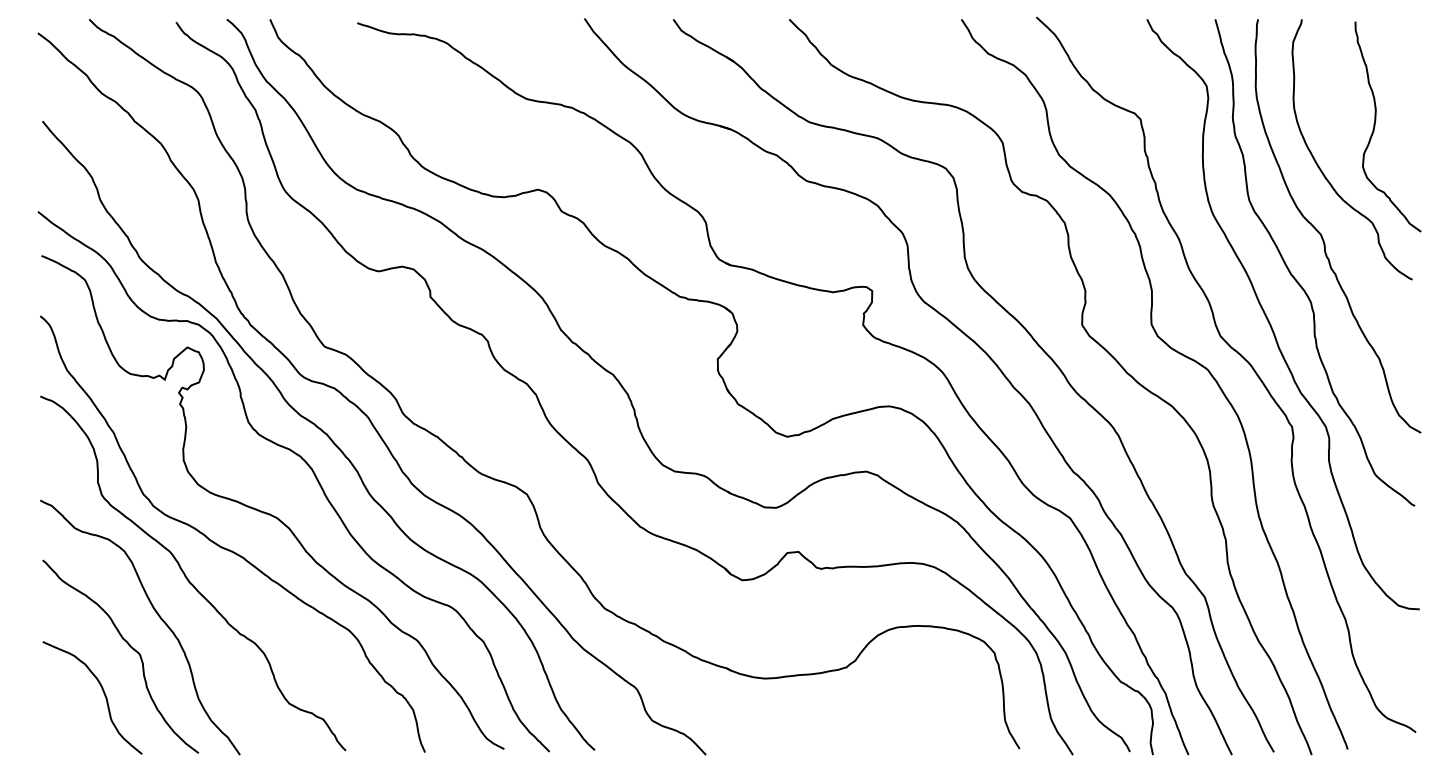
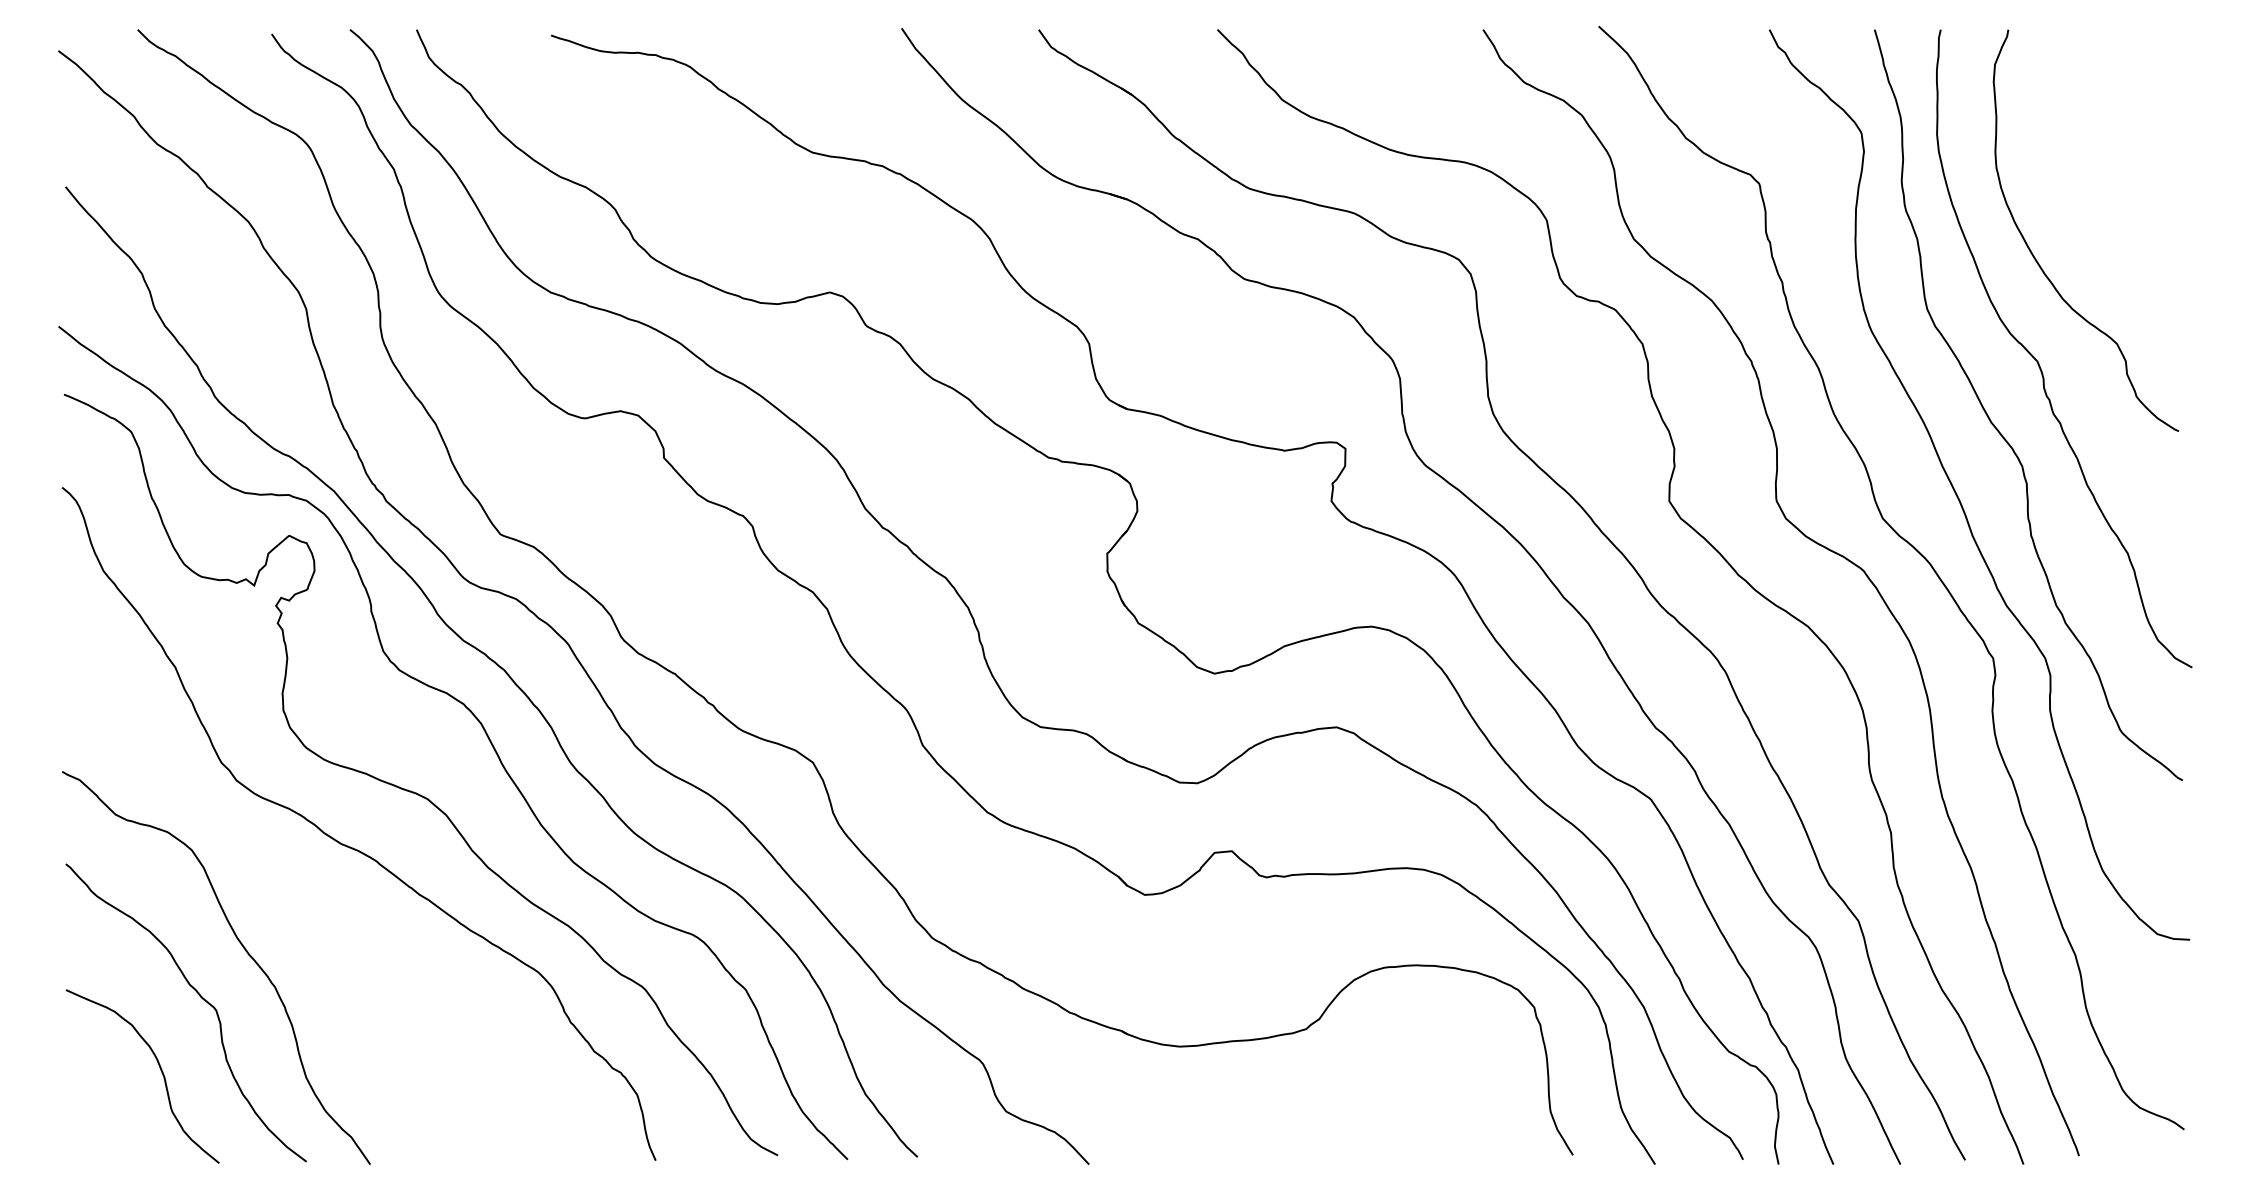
curve: (1375, 126) -> (2121, 194), removed
curve: (188, 578) -> (290, 892), removed

